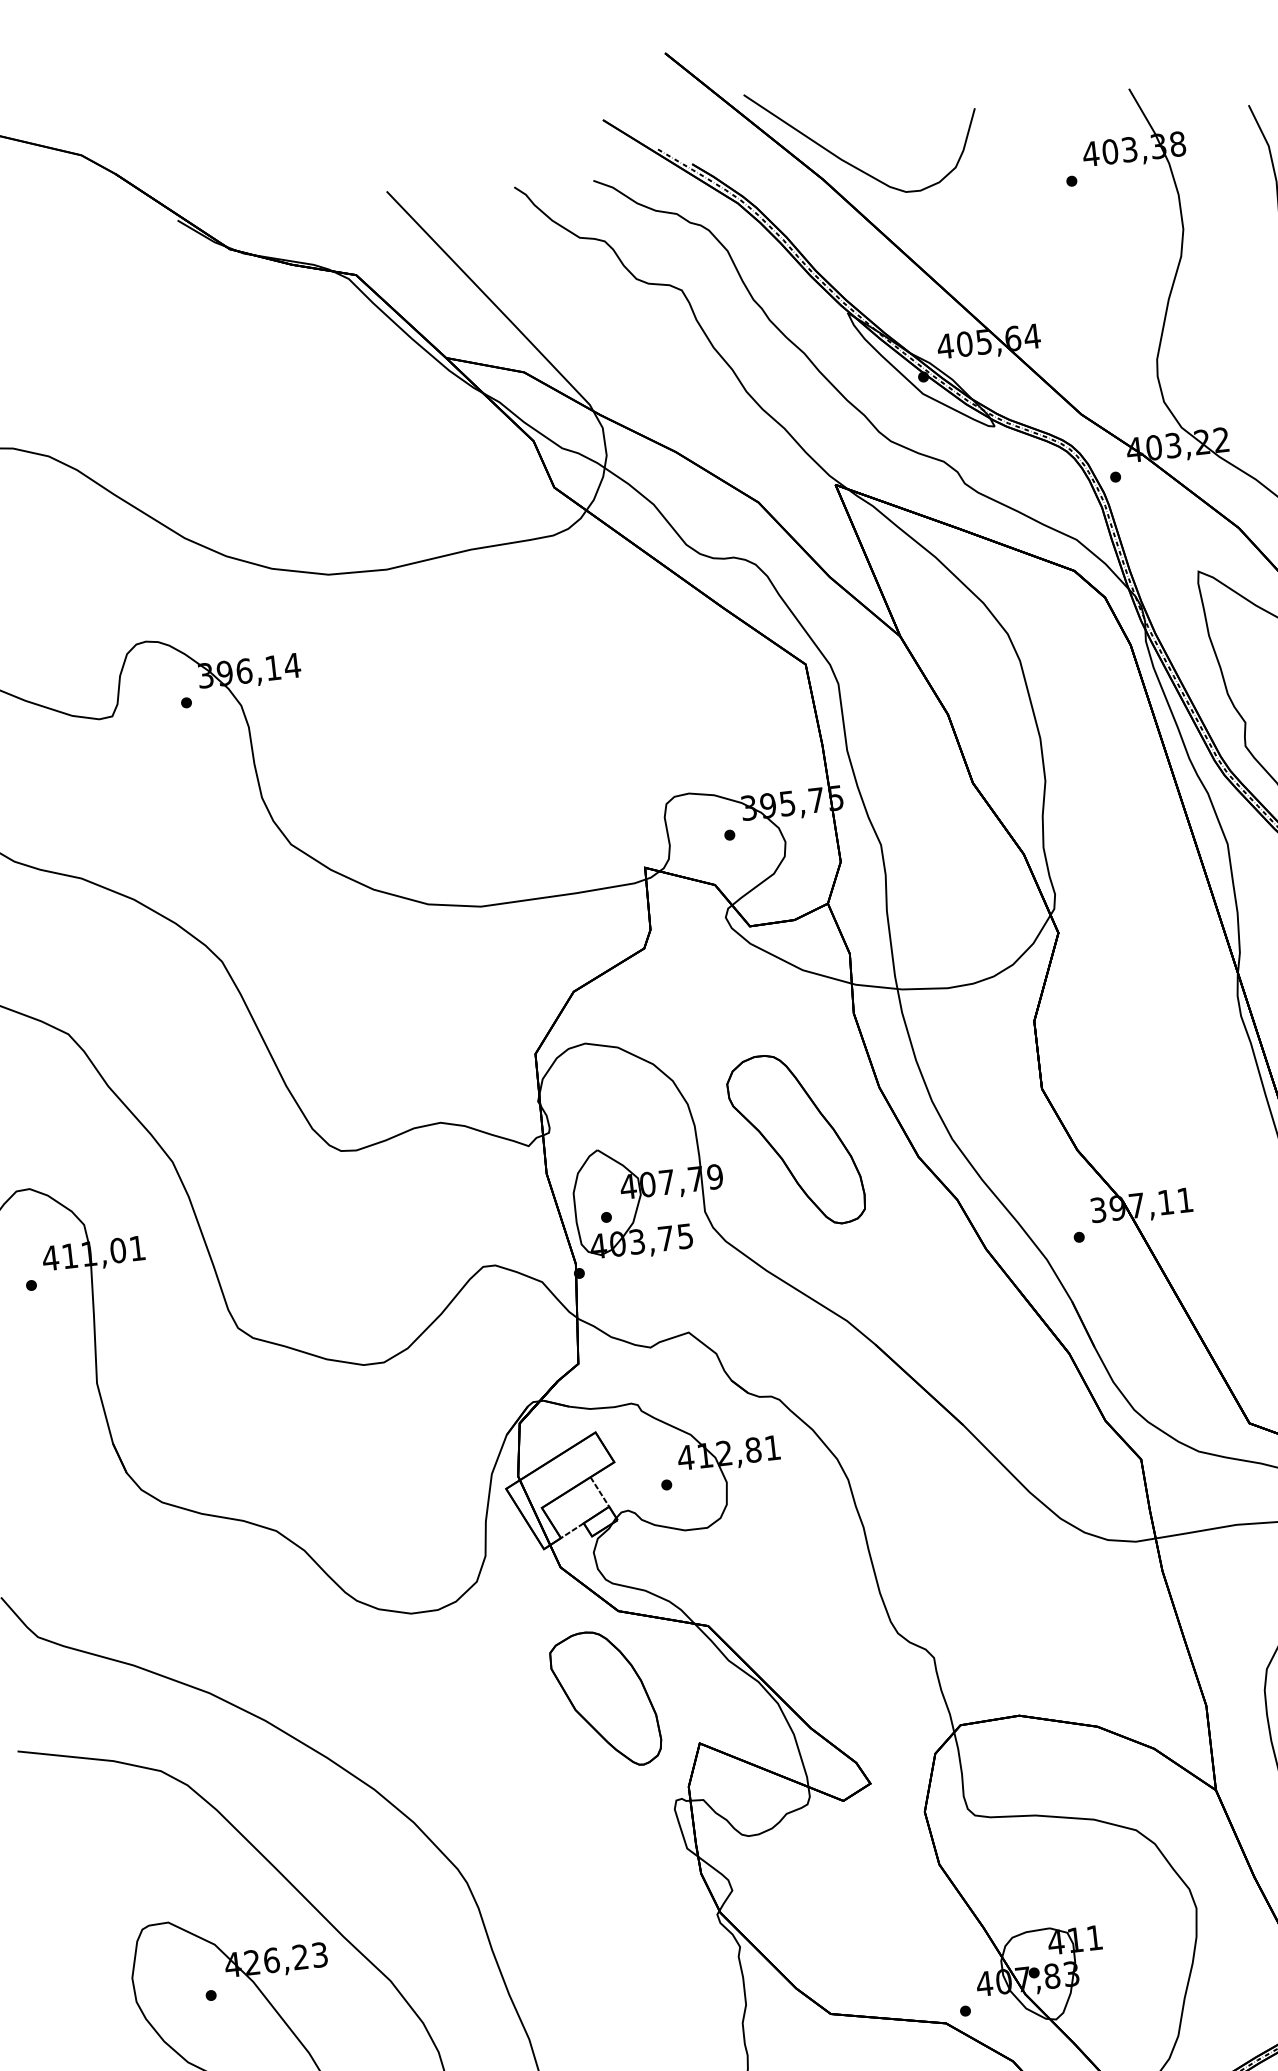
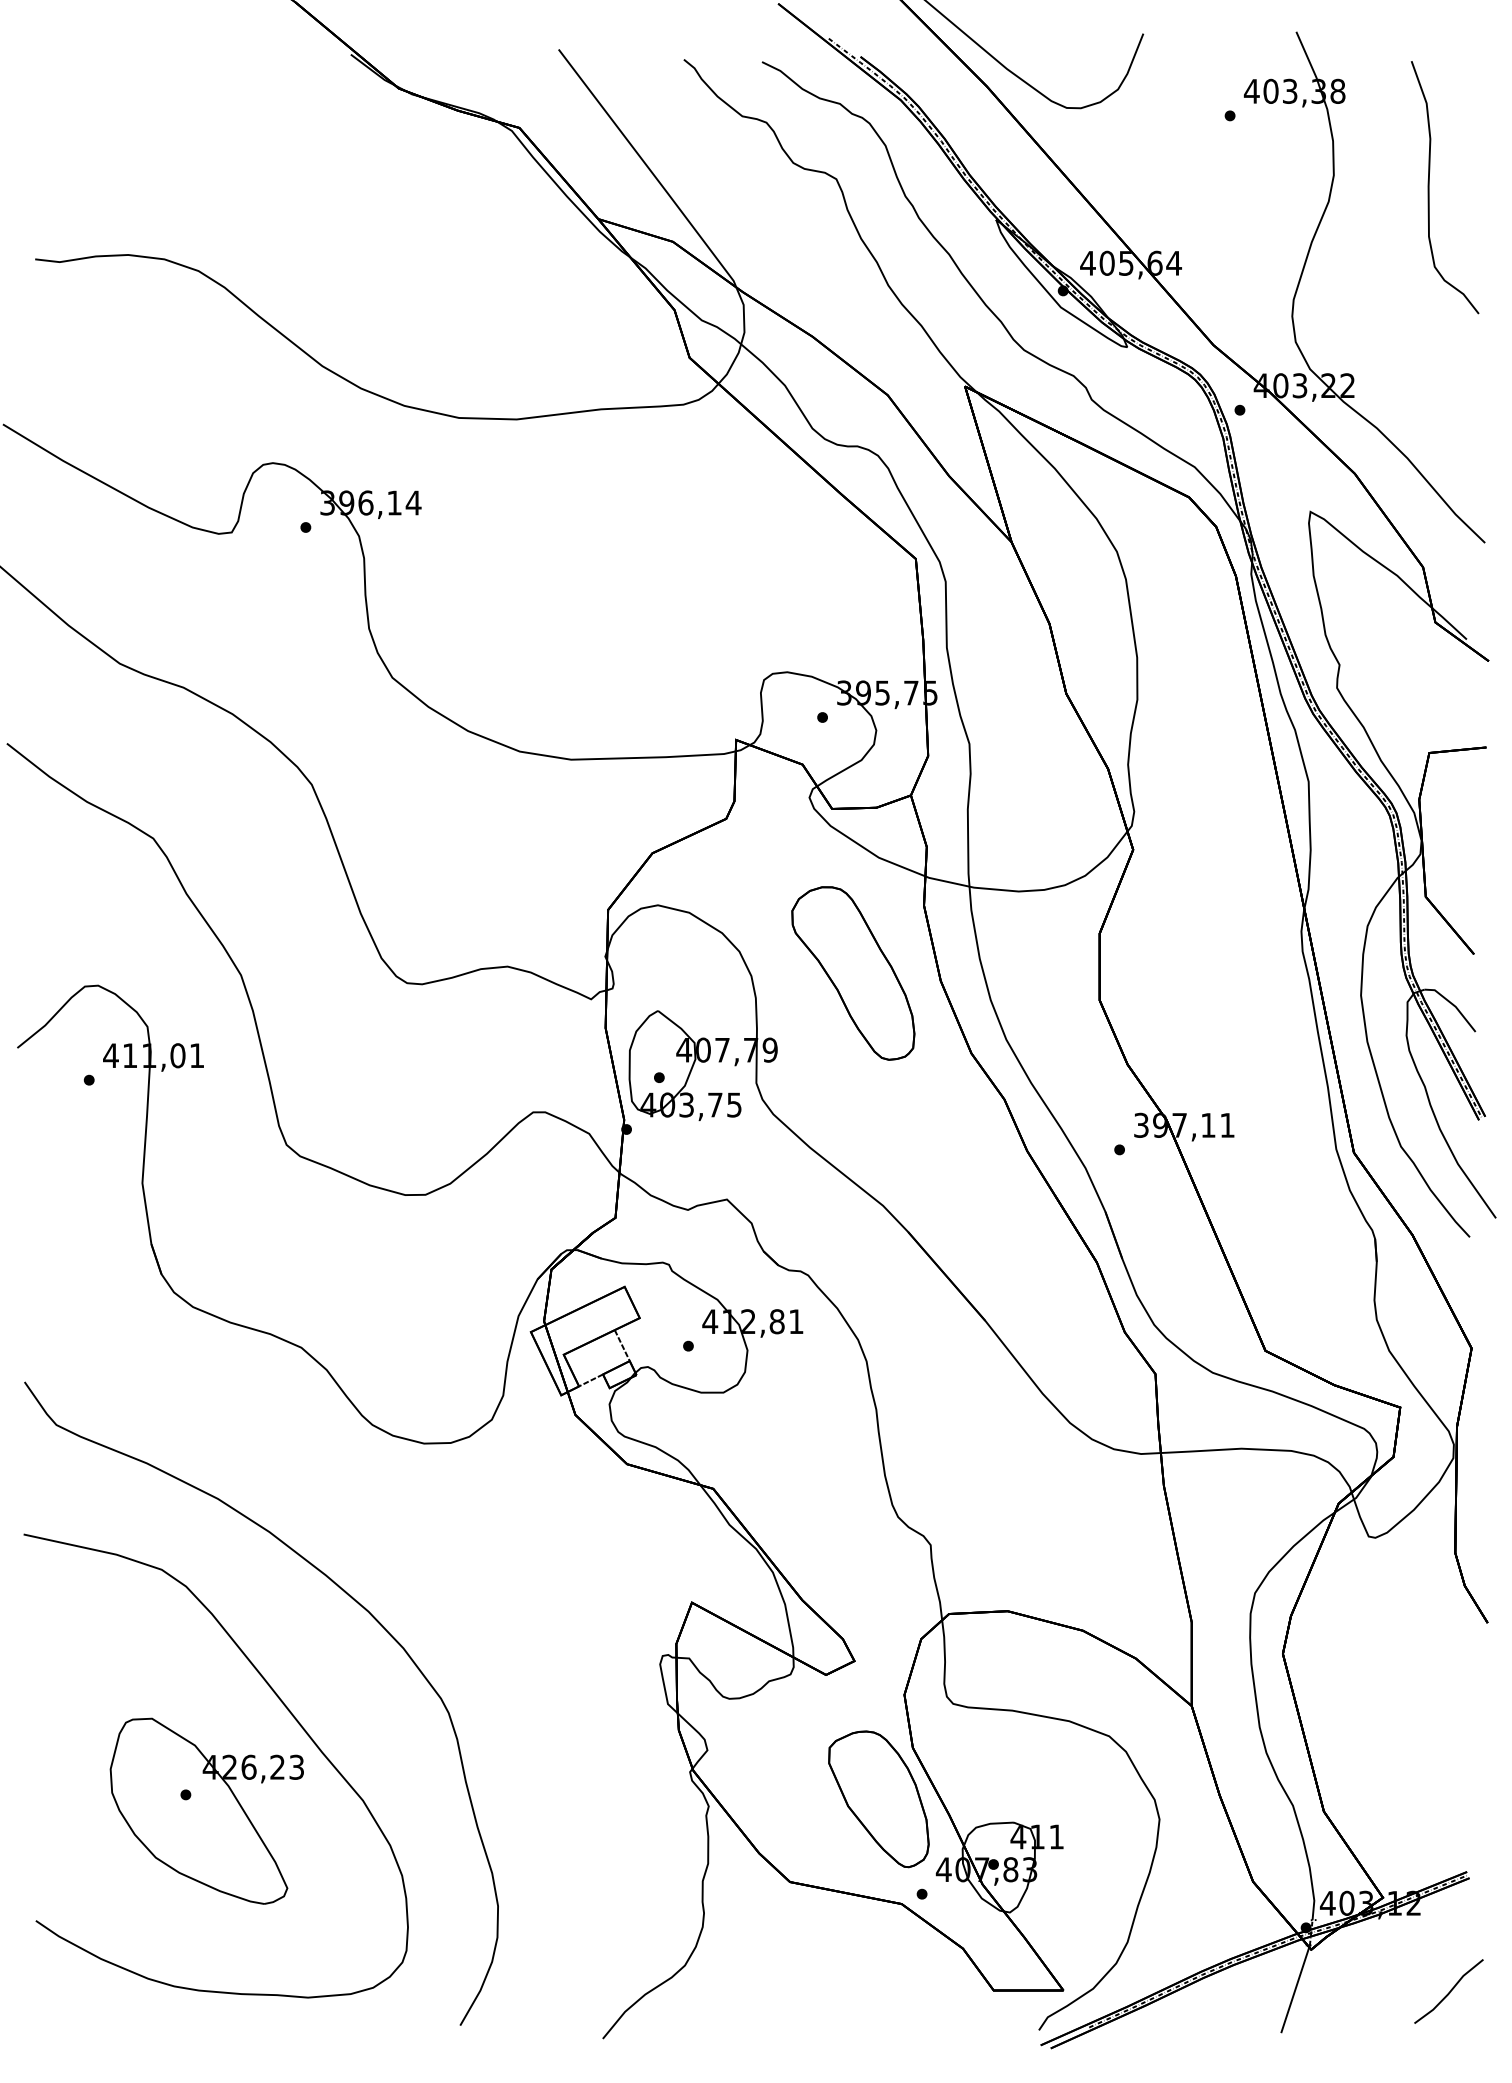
part: (796, 1140) -> (853, 973), moved
part: (605, 1699) -> (878, 1799), moved

